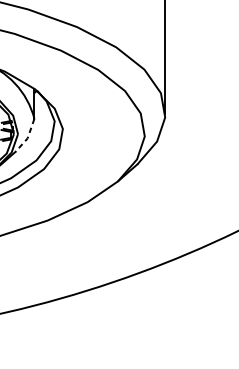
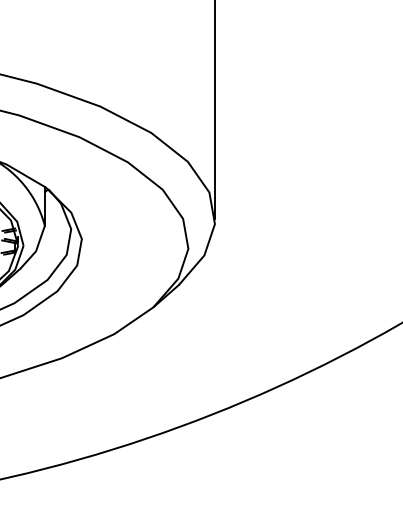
line: (27, 137) -> (36, 250), dashed -> solid

